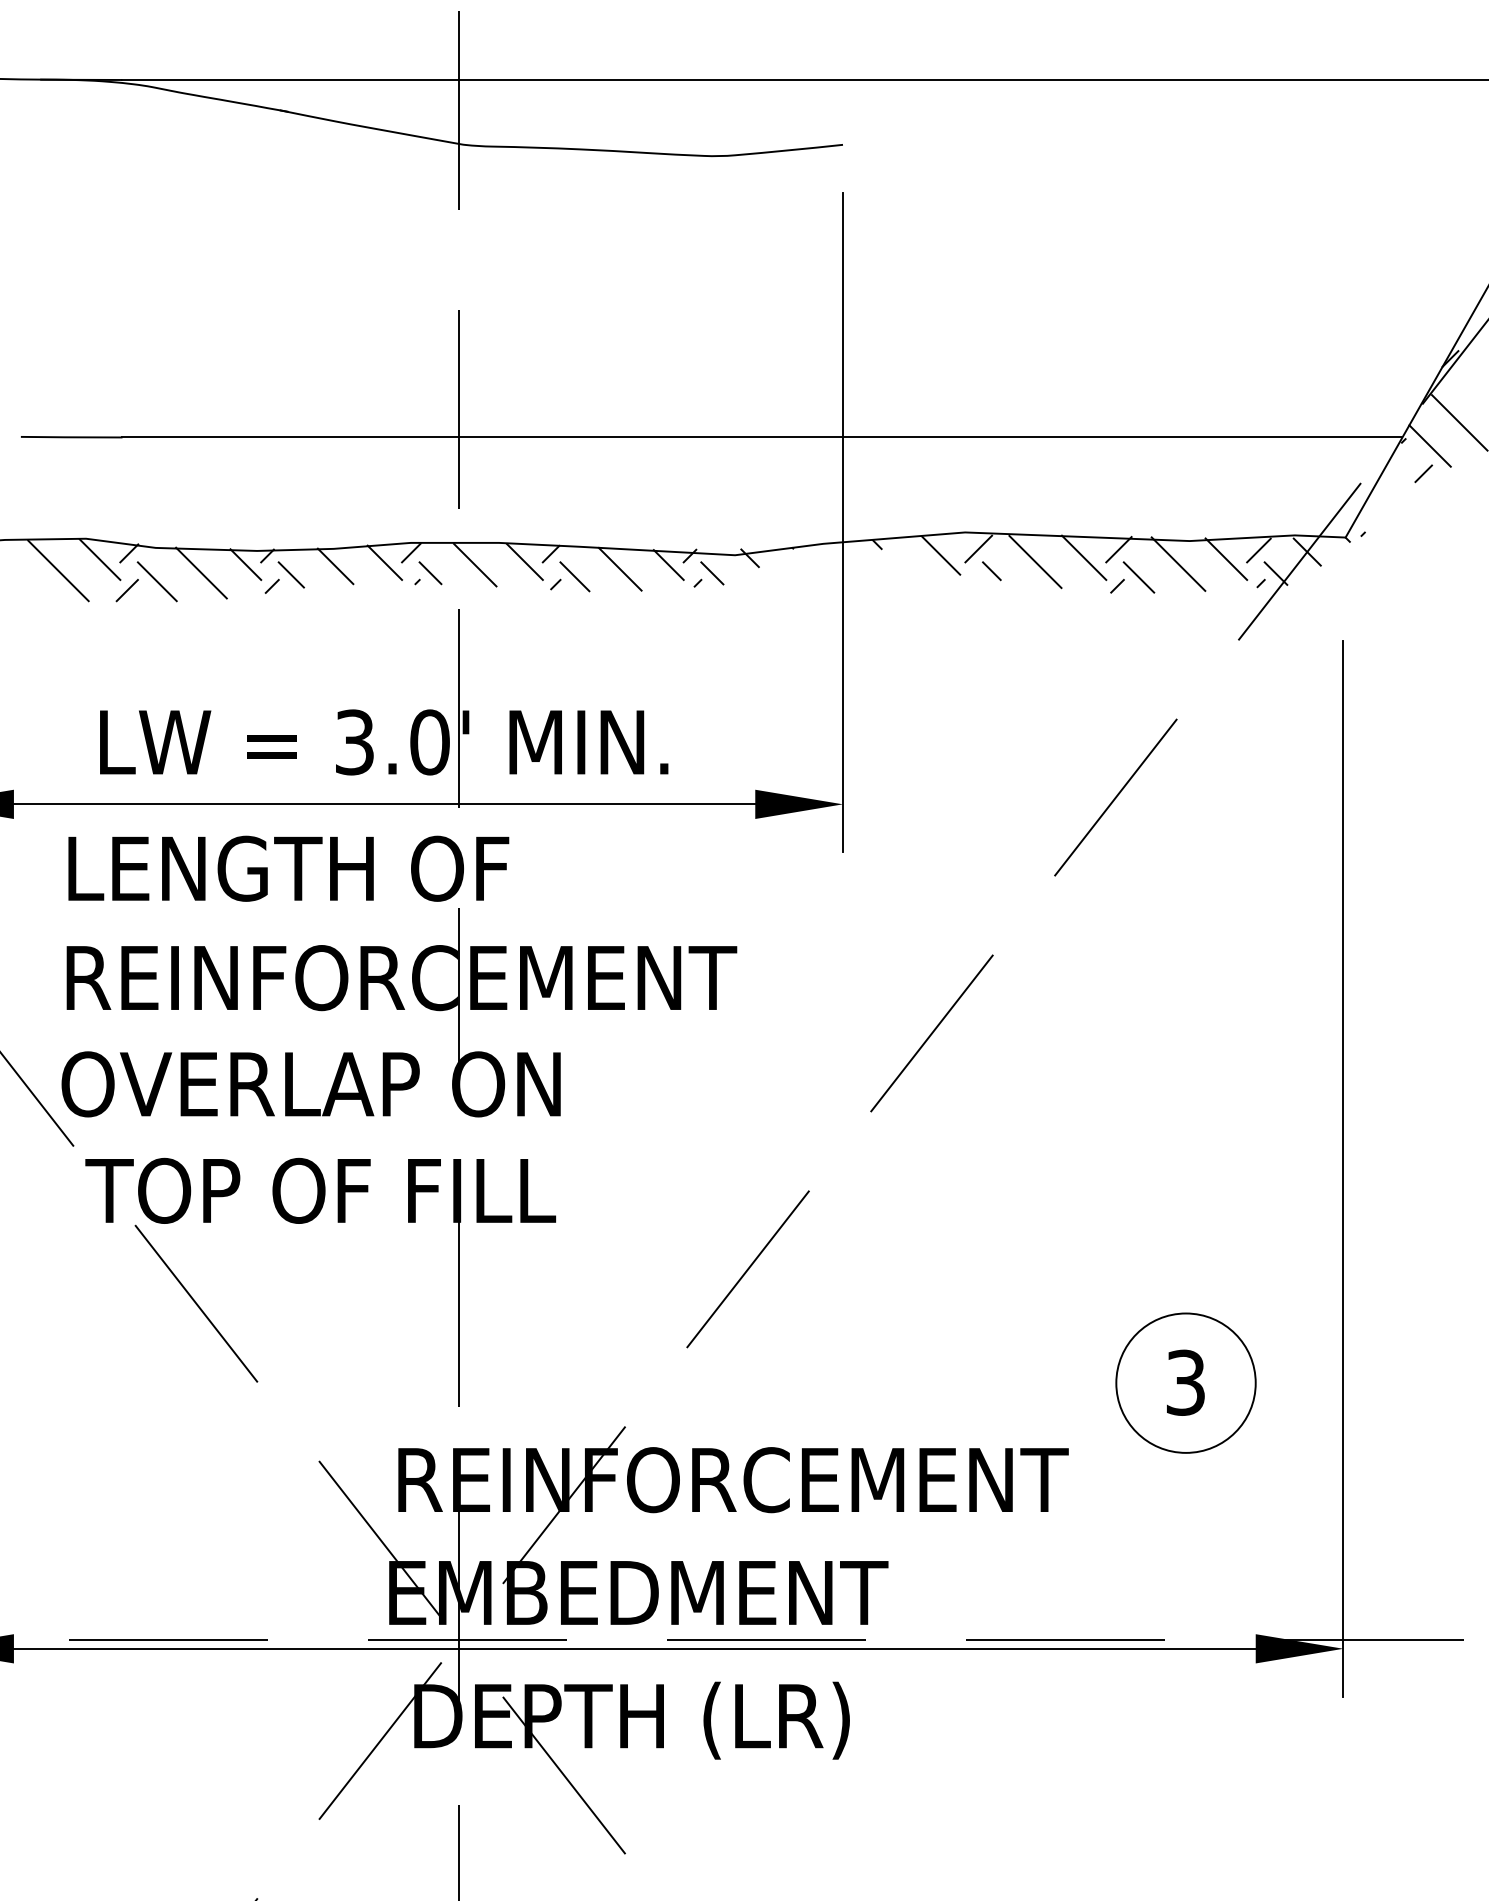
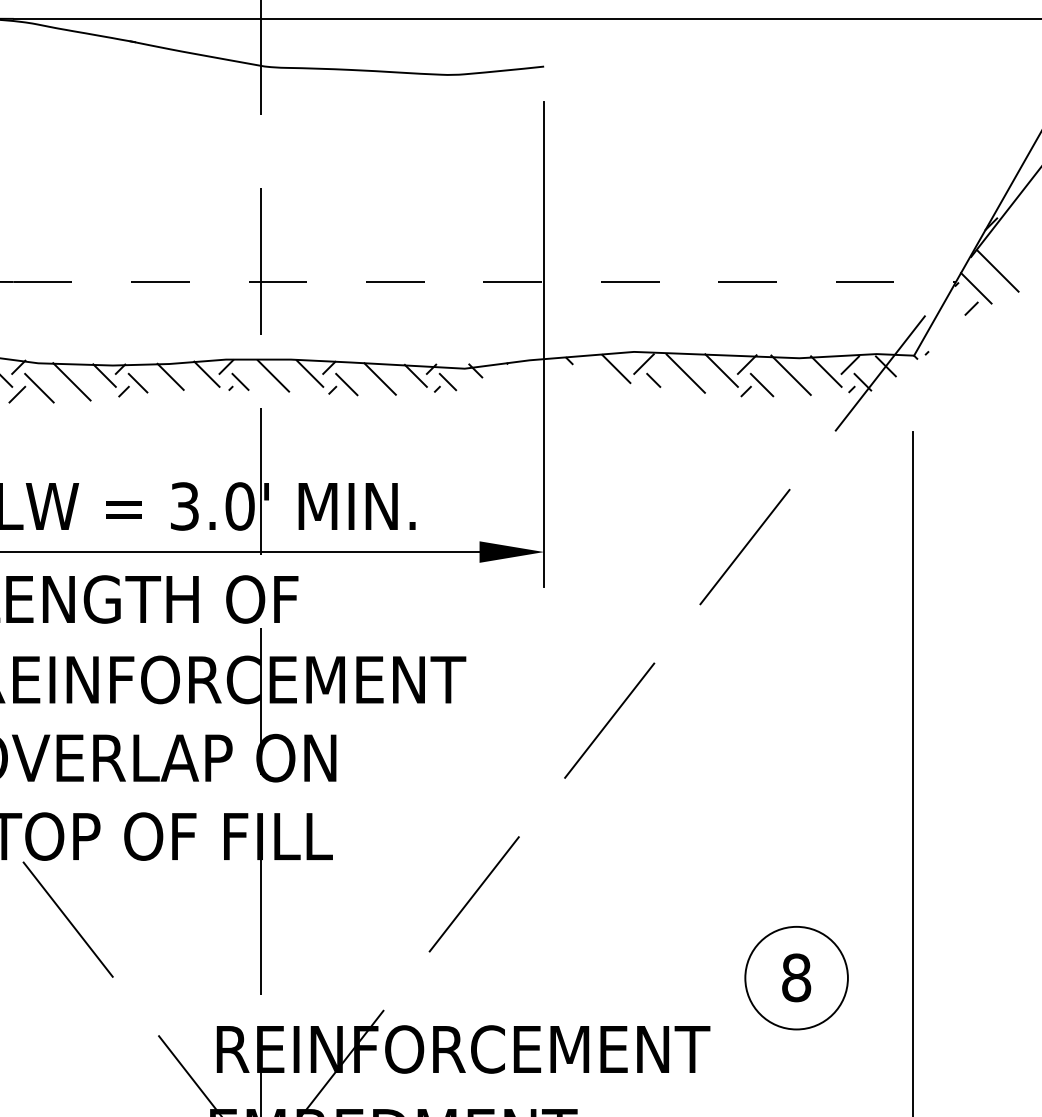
line: (762, 437) -> (484, 282), solid -> dashed
text: (1185, 1382) -> (796, 977), 3 -> 8

